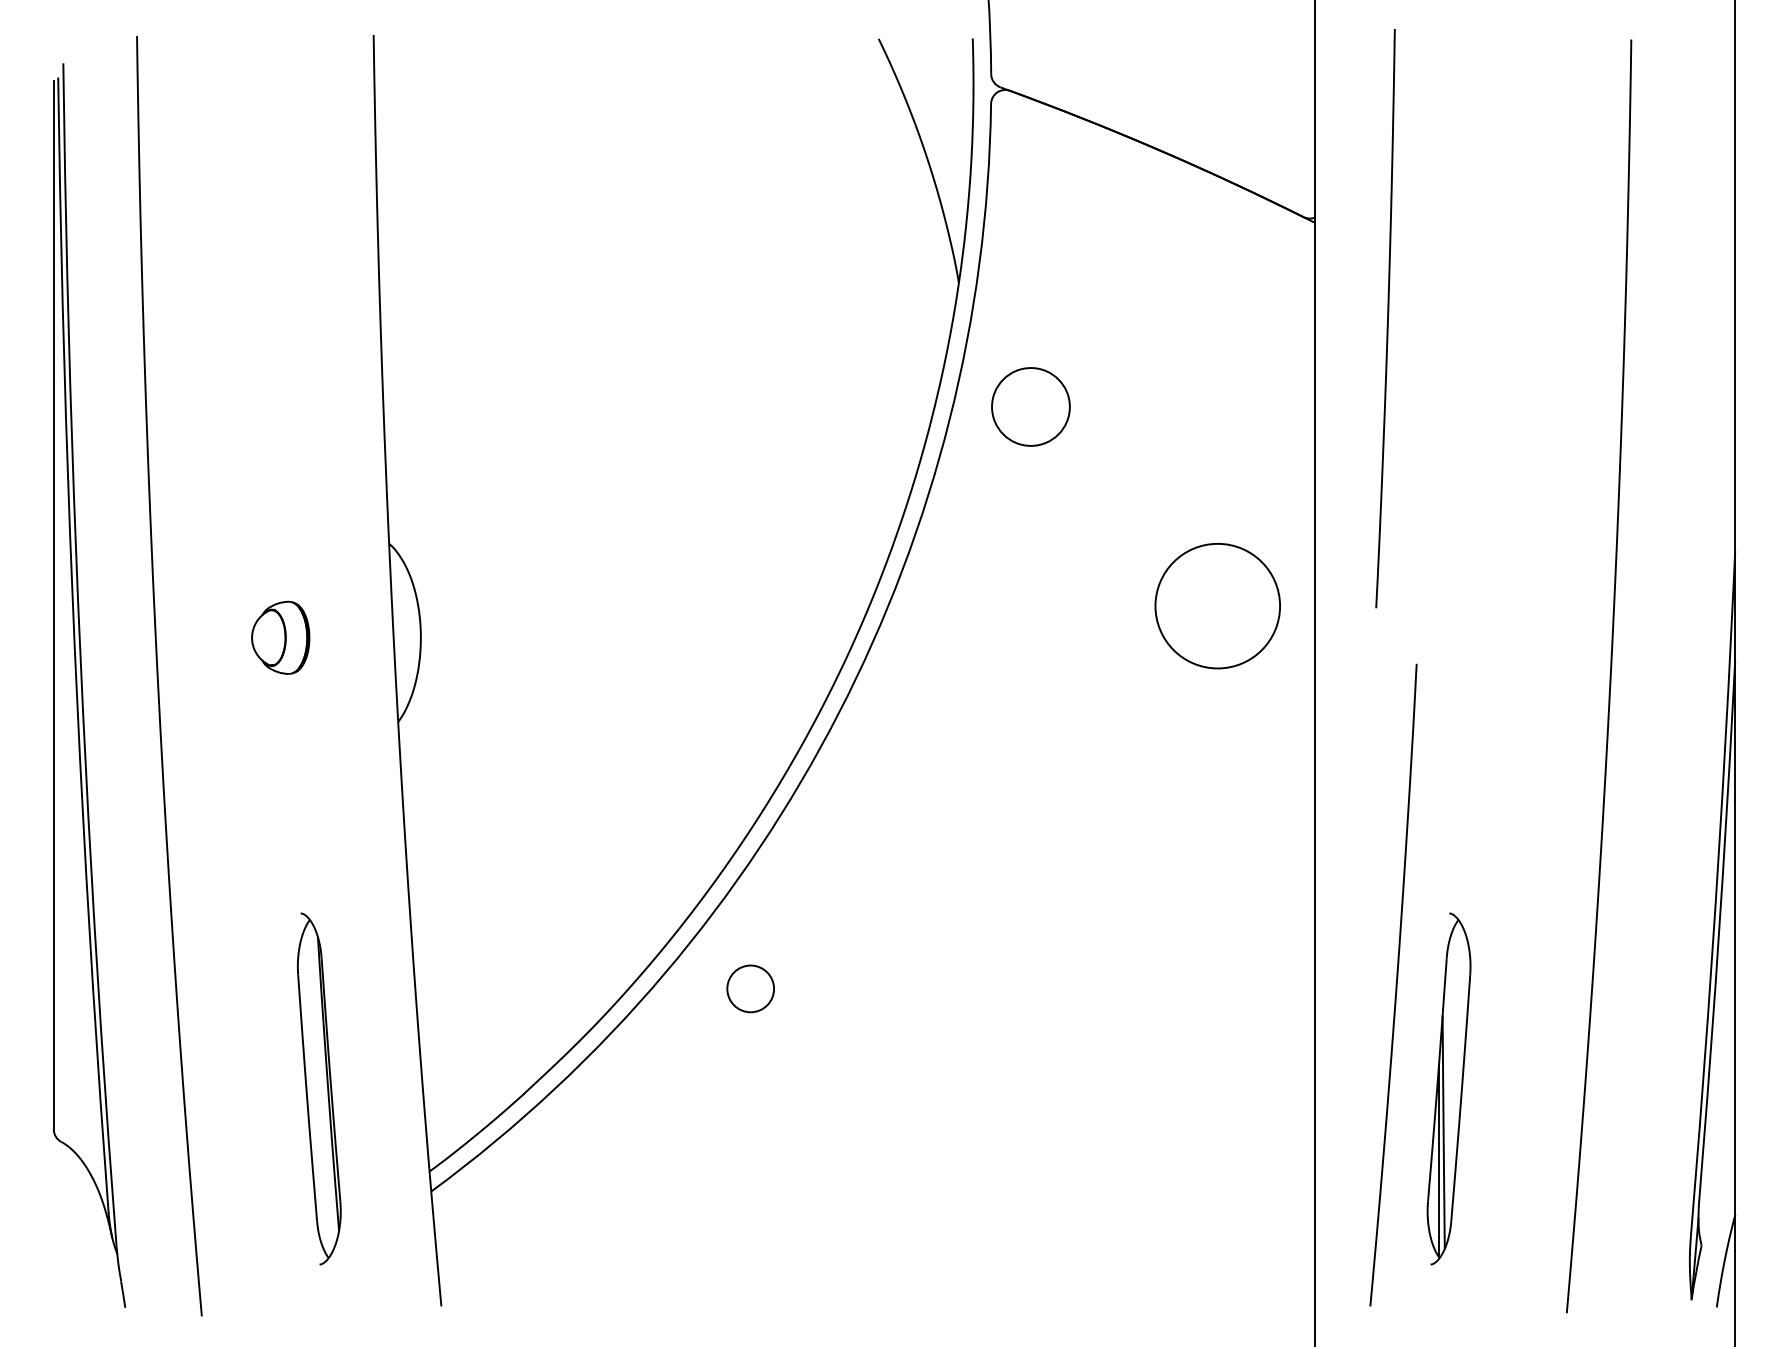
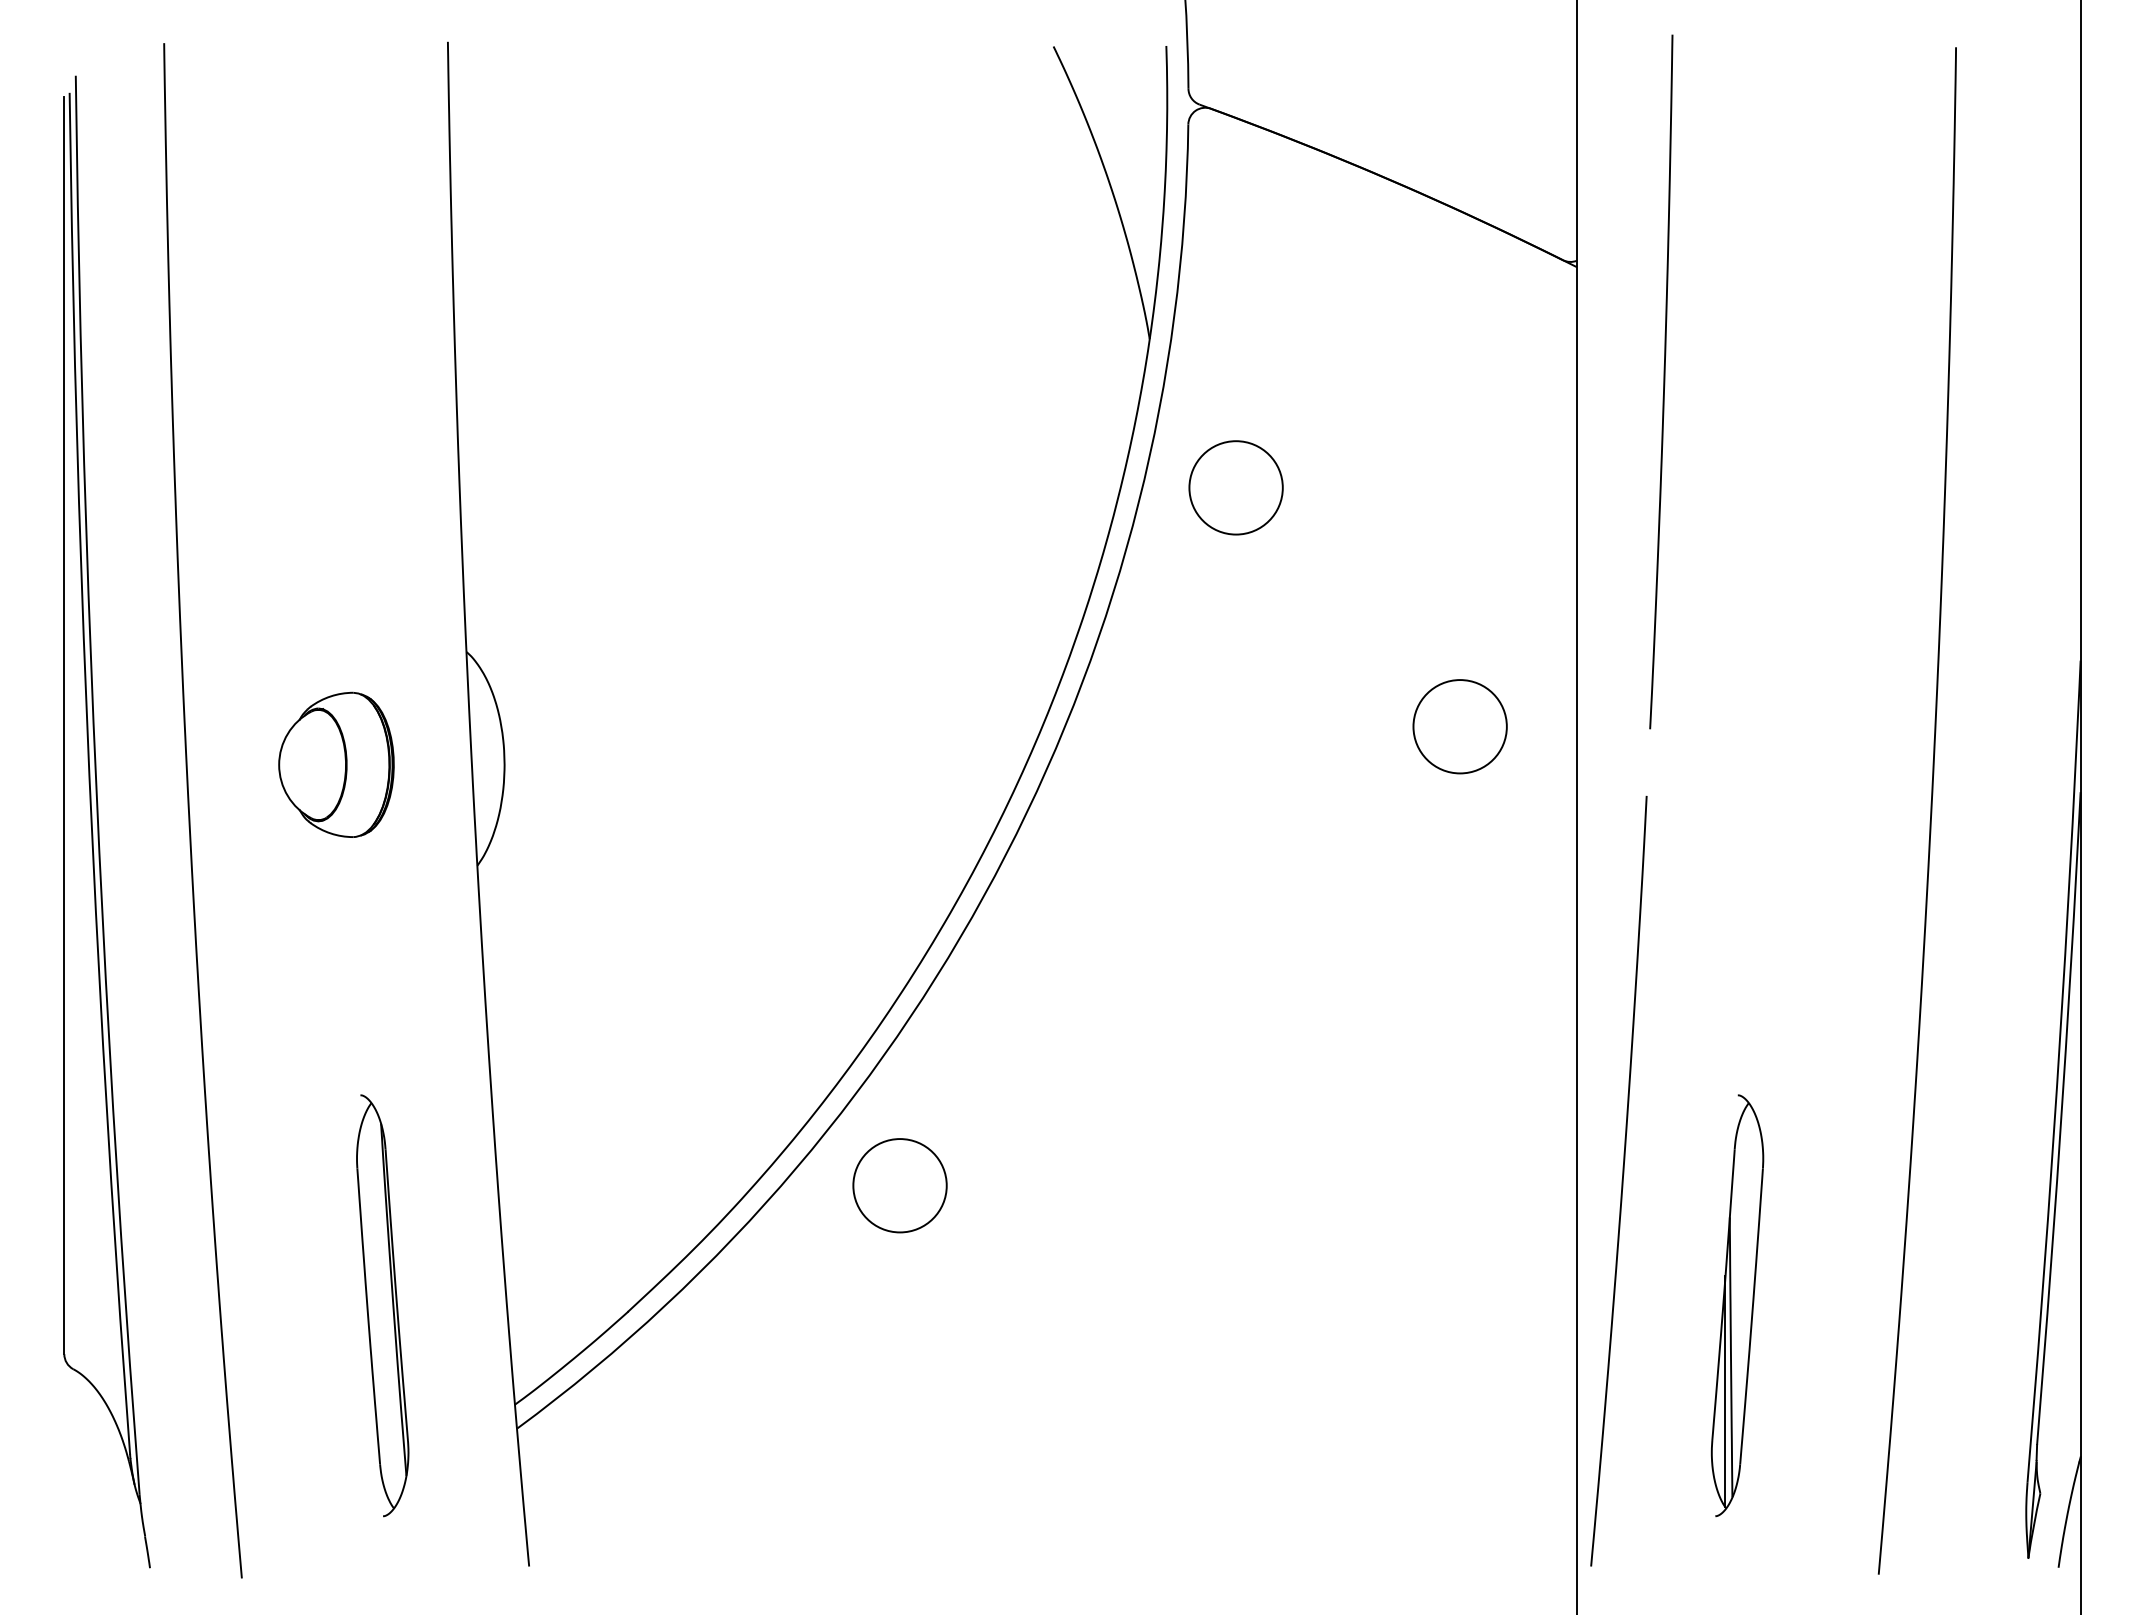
circle: (1217, 605) -> (1459, 726), size x0.62
part: (280, 637) -> (336, 764), size x1.67
curve: (1395, 984) -> (1621, 1180), moved
circle: (750, 988) -> (899, 1185), size x1.67

